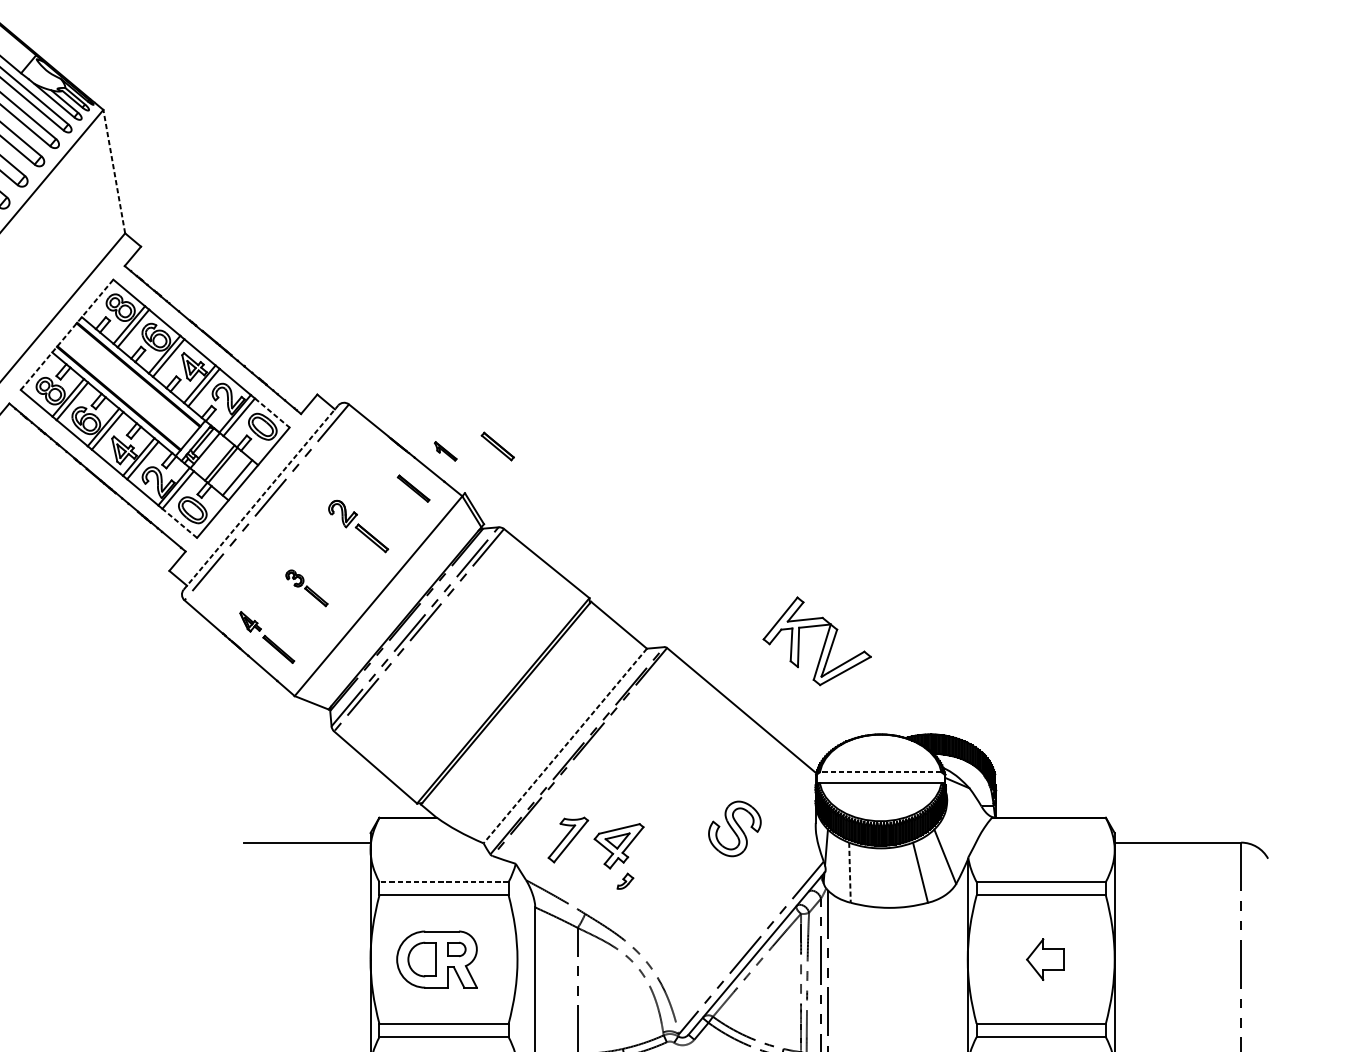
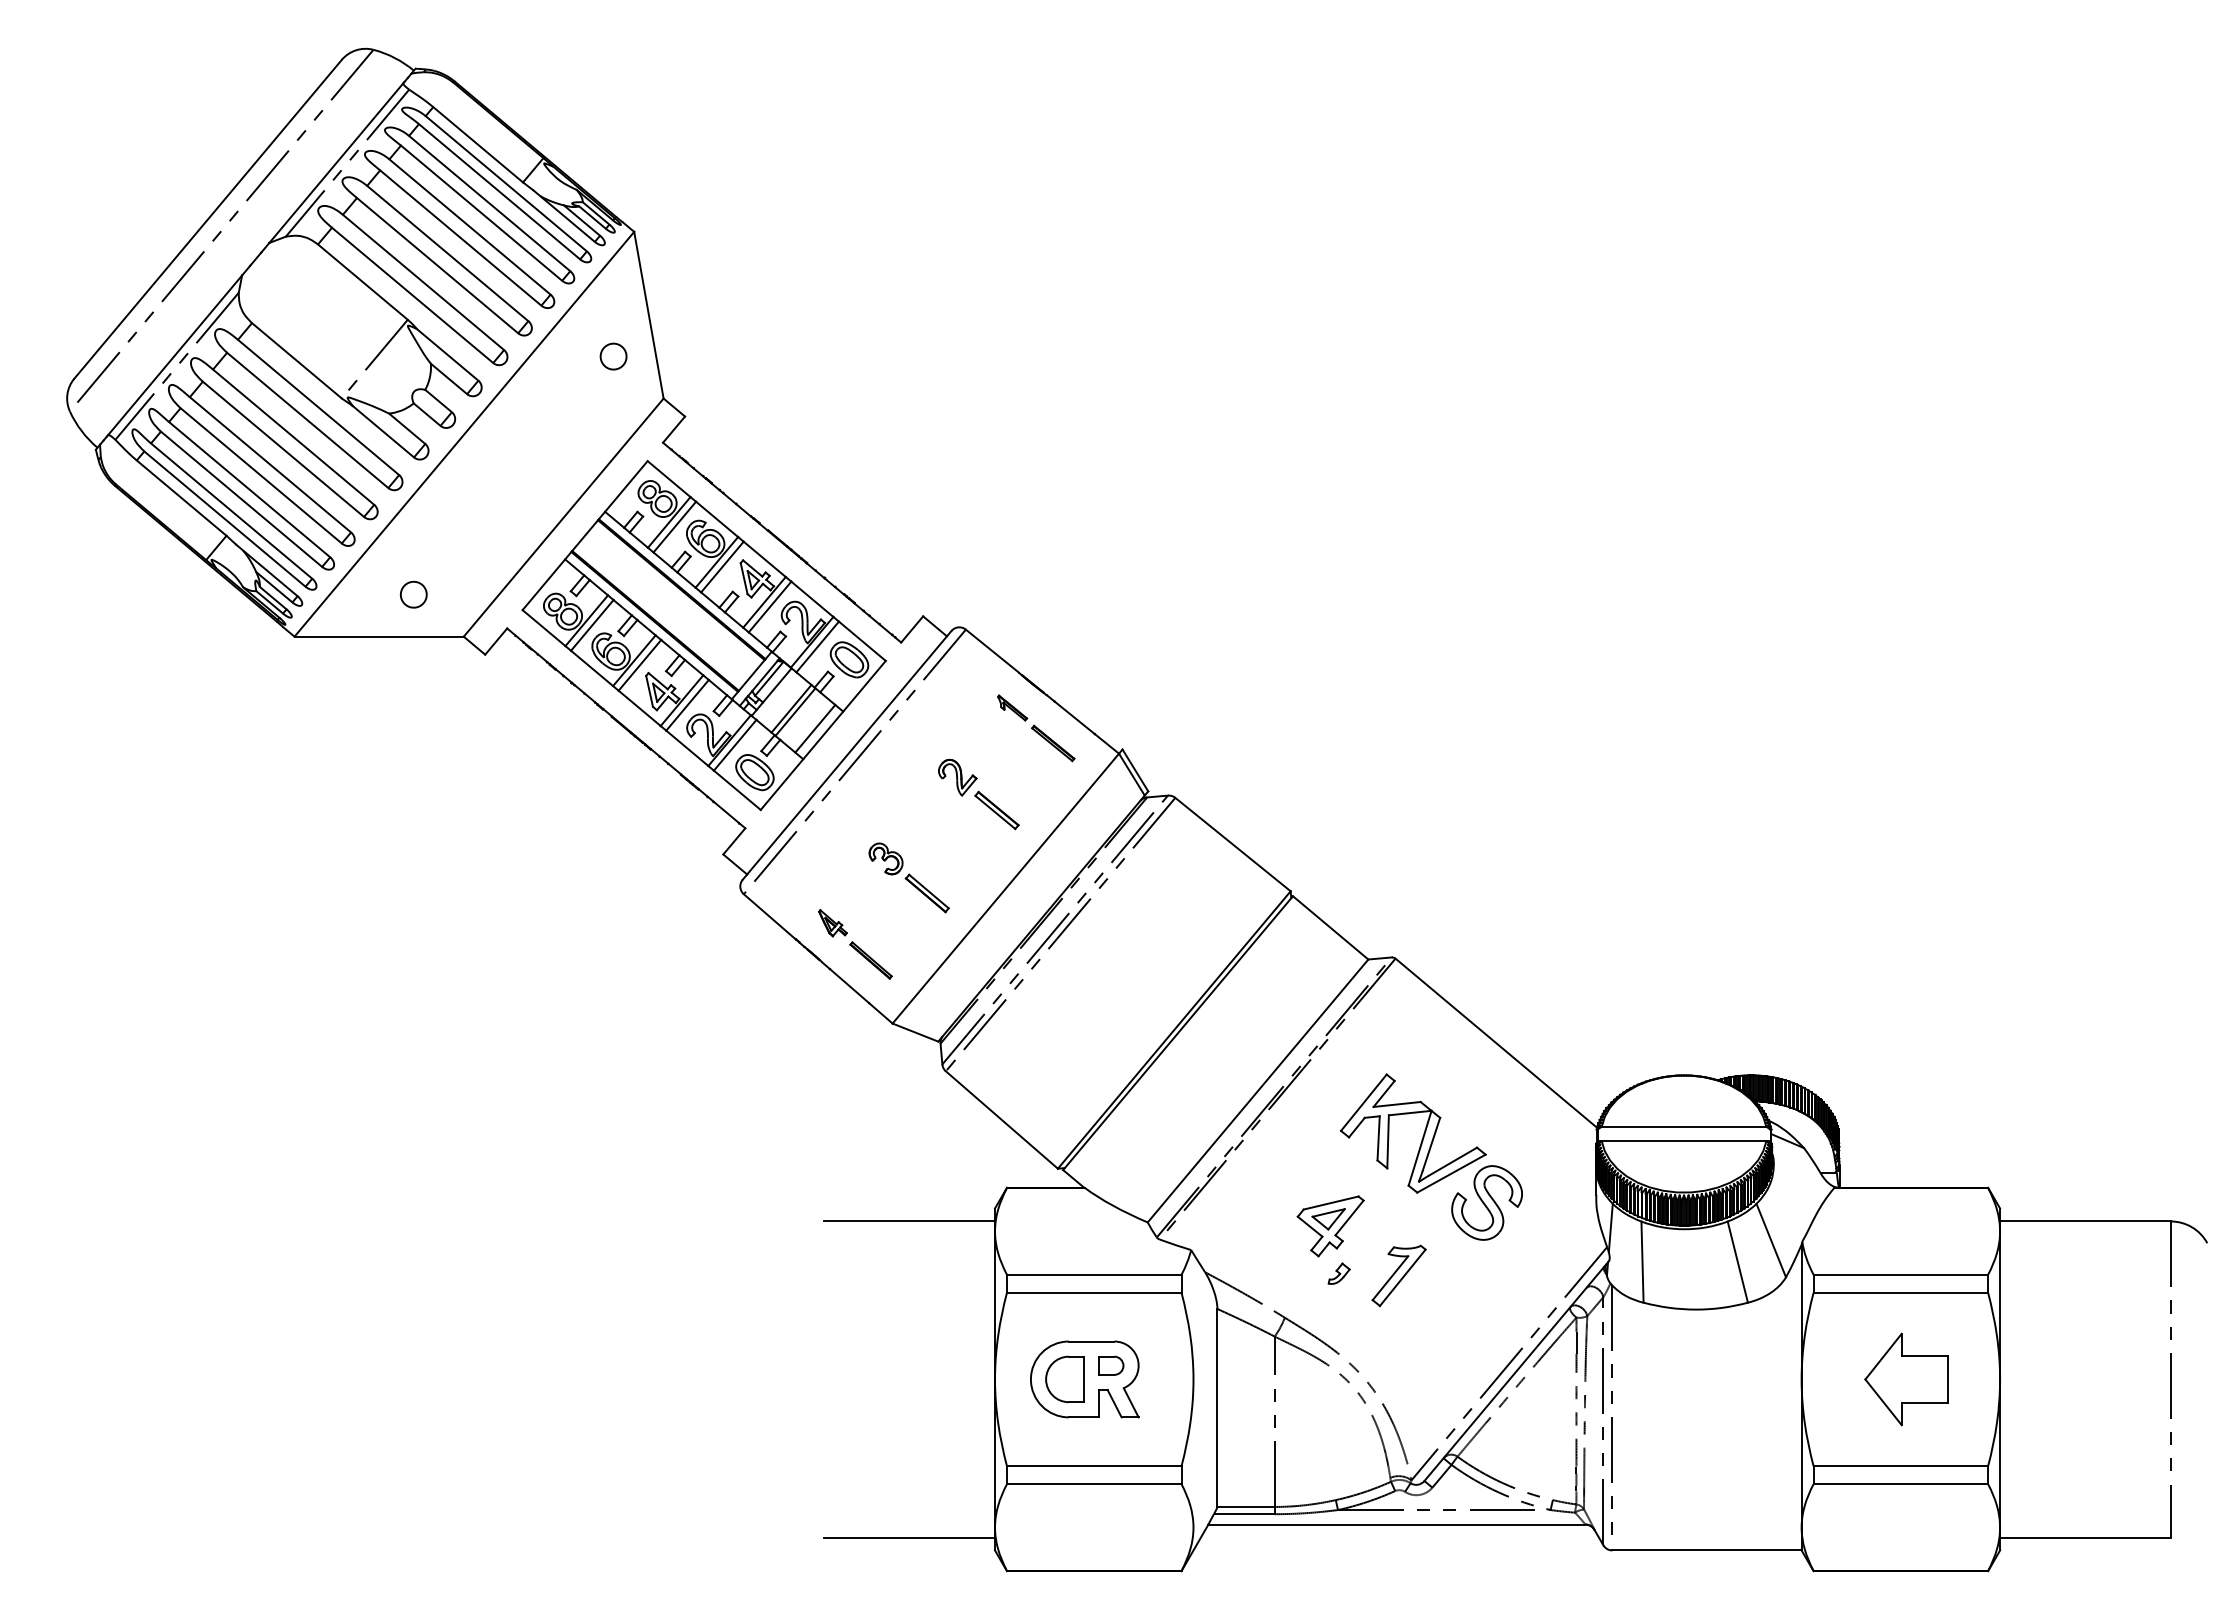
line: (113, 171) -> (648, 315), dashed -> solid
part: (88, 202) -> (613, 356), added
line: (67, 334) -> (585, 535), dashed -> solid
line: (272, 413) -> (862, 641), dashed -> solid
part: (497, 446) -> (1166, 686), removed
part: (445, 450) -> (1012, 707), moved
line: (261, 497) -> (847, 755), dashed -> solid
line: (179, 523) -> (737, 790), dashed -> solid
part: (306, 587) -> (908, 877), size x1.43
part: (824, 643) -> (1422, 1136), moved
line: (565, 745) -> (1258, 1090), dashed -> solid
line: (880, 772) -> (1683, 1126), dashed -> solid
part: (567, 839) -> (1398, 1275), moved
line: (849, 873) -> (1642, 1262), dashed -> solid
line: (443, 881) -> (1093, 1274), dashed -> solid
part: (1045, 959) -> (1906, 1379), size x1.67

